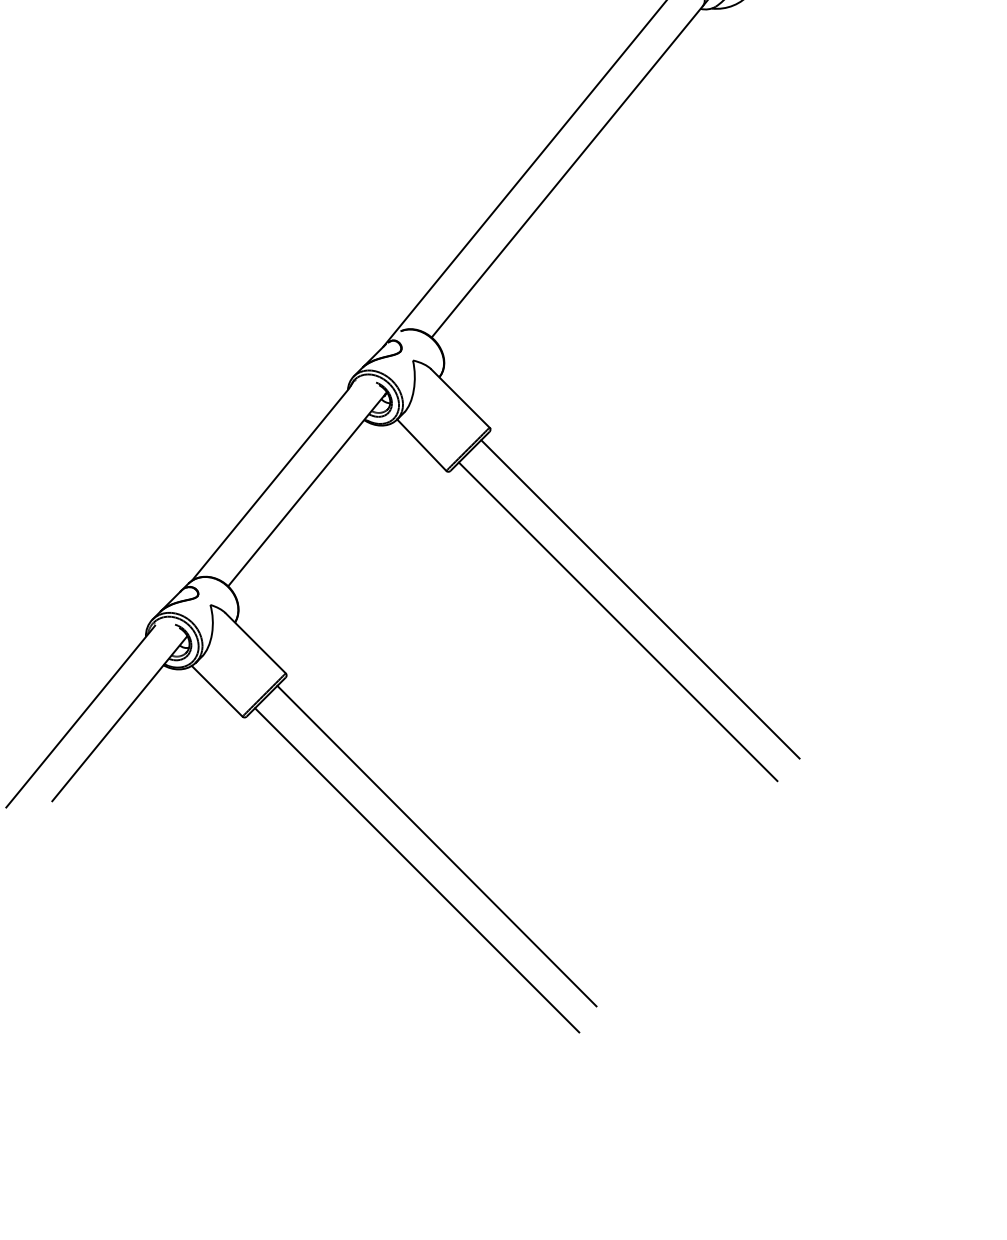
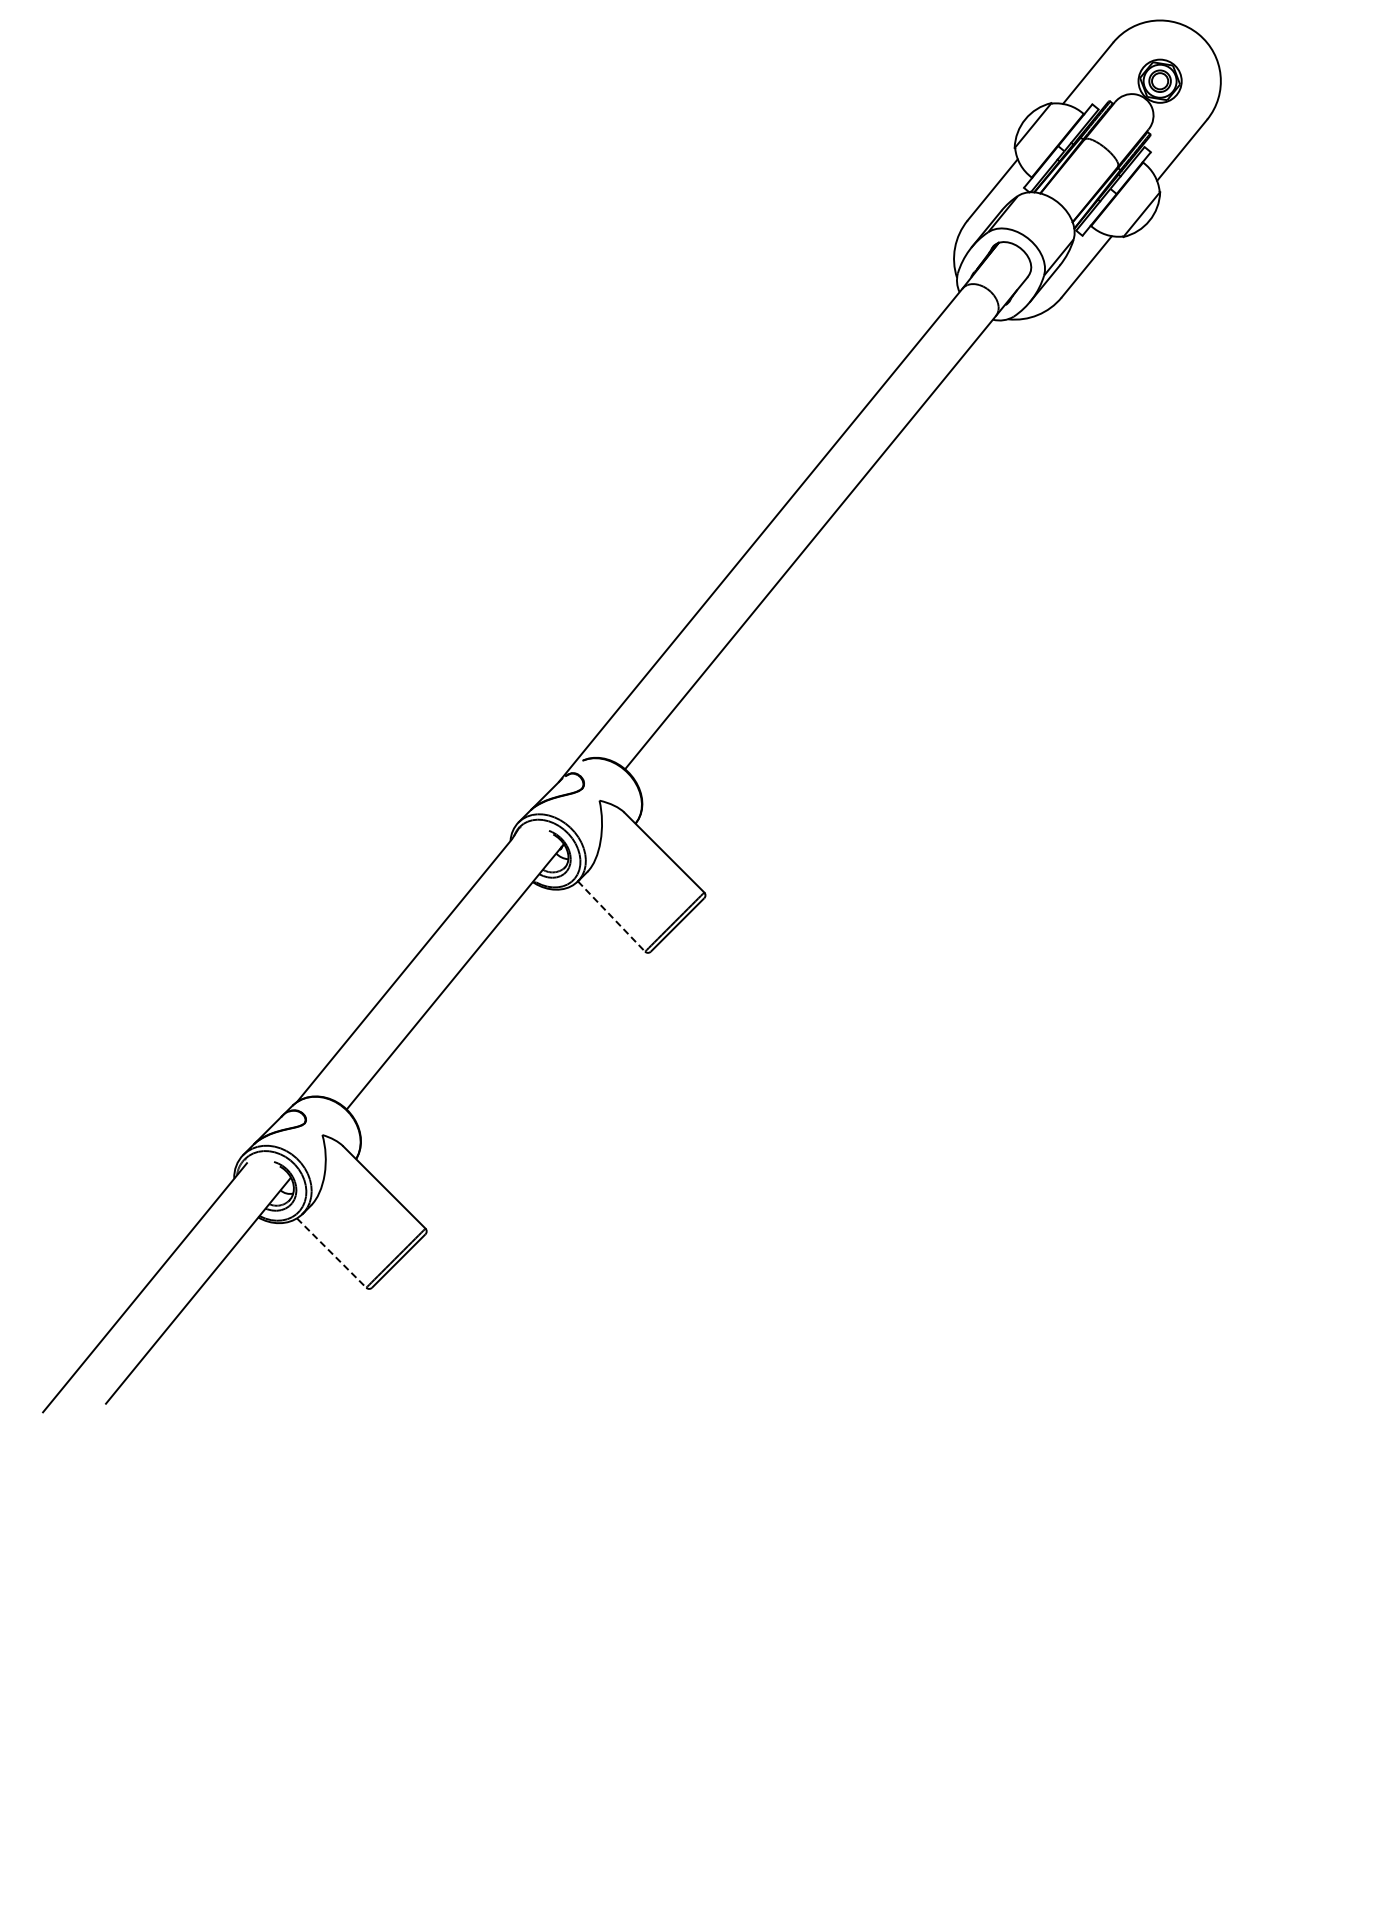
line: (421, 445) -> (611, 916), solid -> dashed
line: (640, 599) -> (910, 1127), removed
line: (617, 621) -> (879, 1157), removed
line: (217, 691) -> (331, 1253), solid -> dashed
line: (437, 845) -> (632, 1464), removed
line: (416, 869) -> (604, 1497), removed

